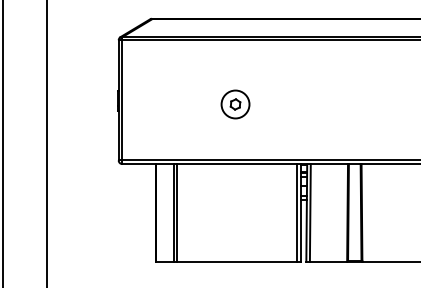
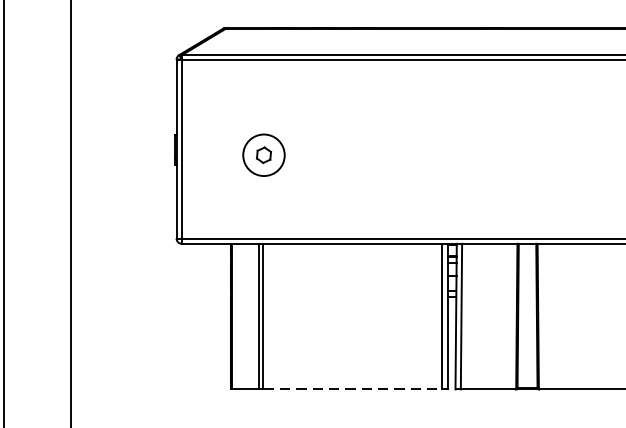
part: (235, 104) -> (263, 155), moved
line: (237, 261) -> (353, 388), solid -> dashed

